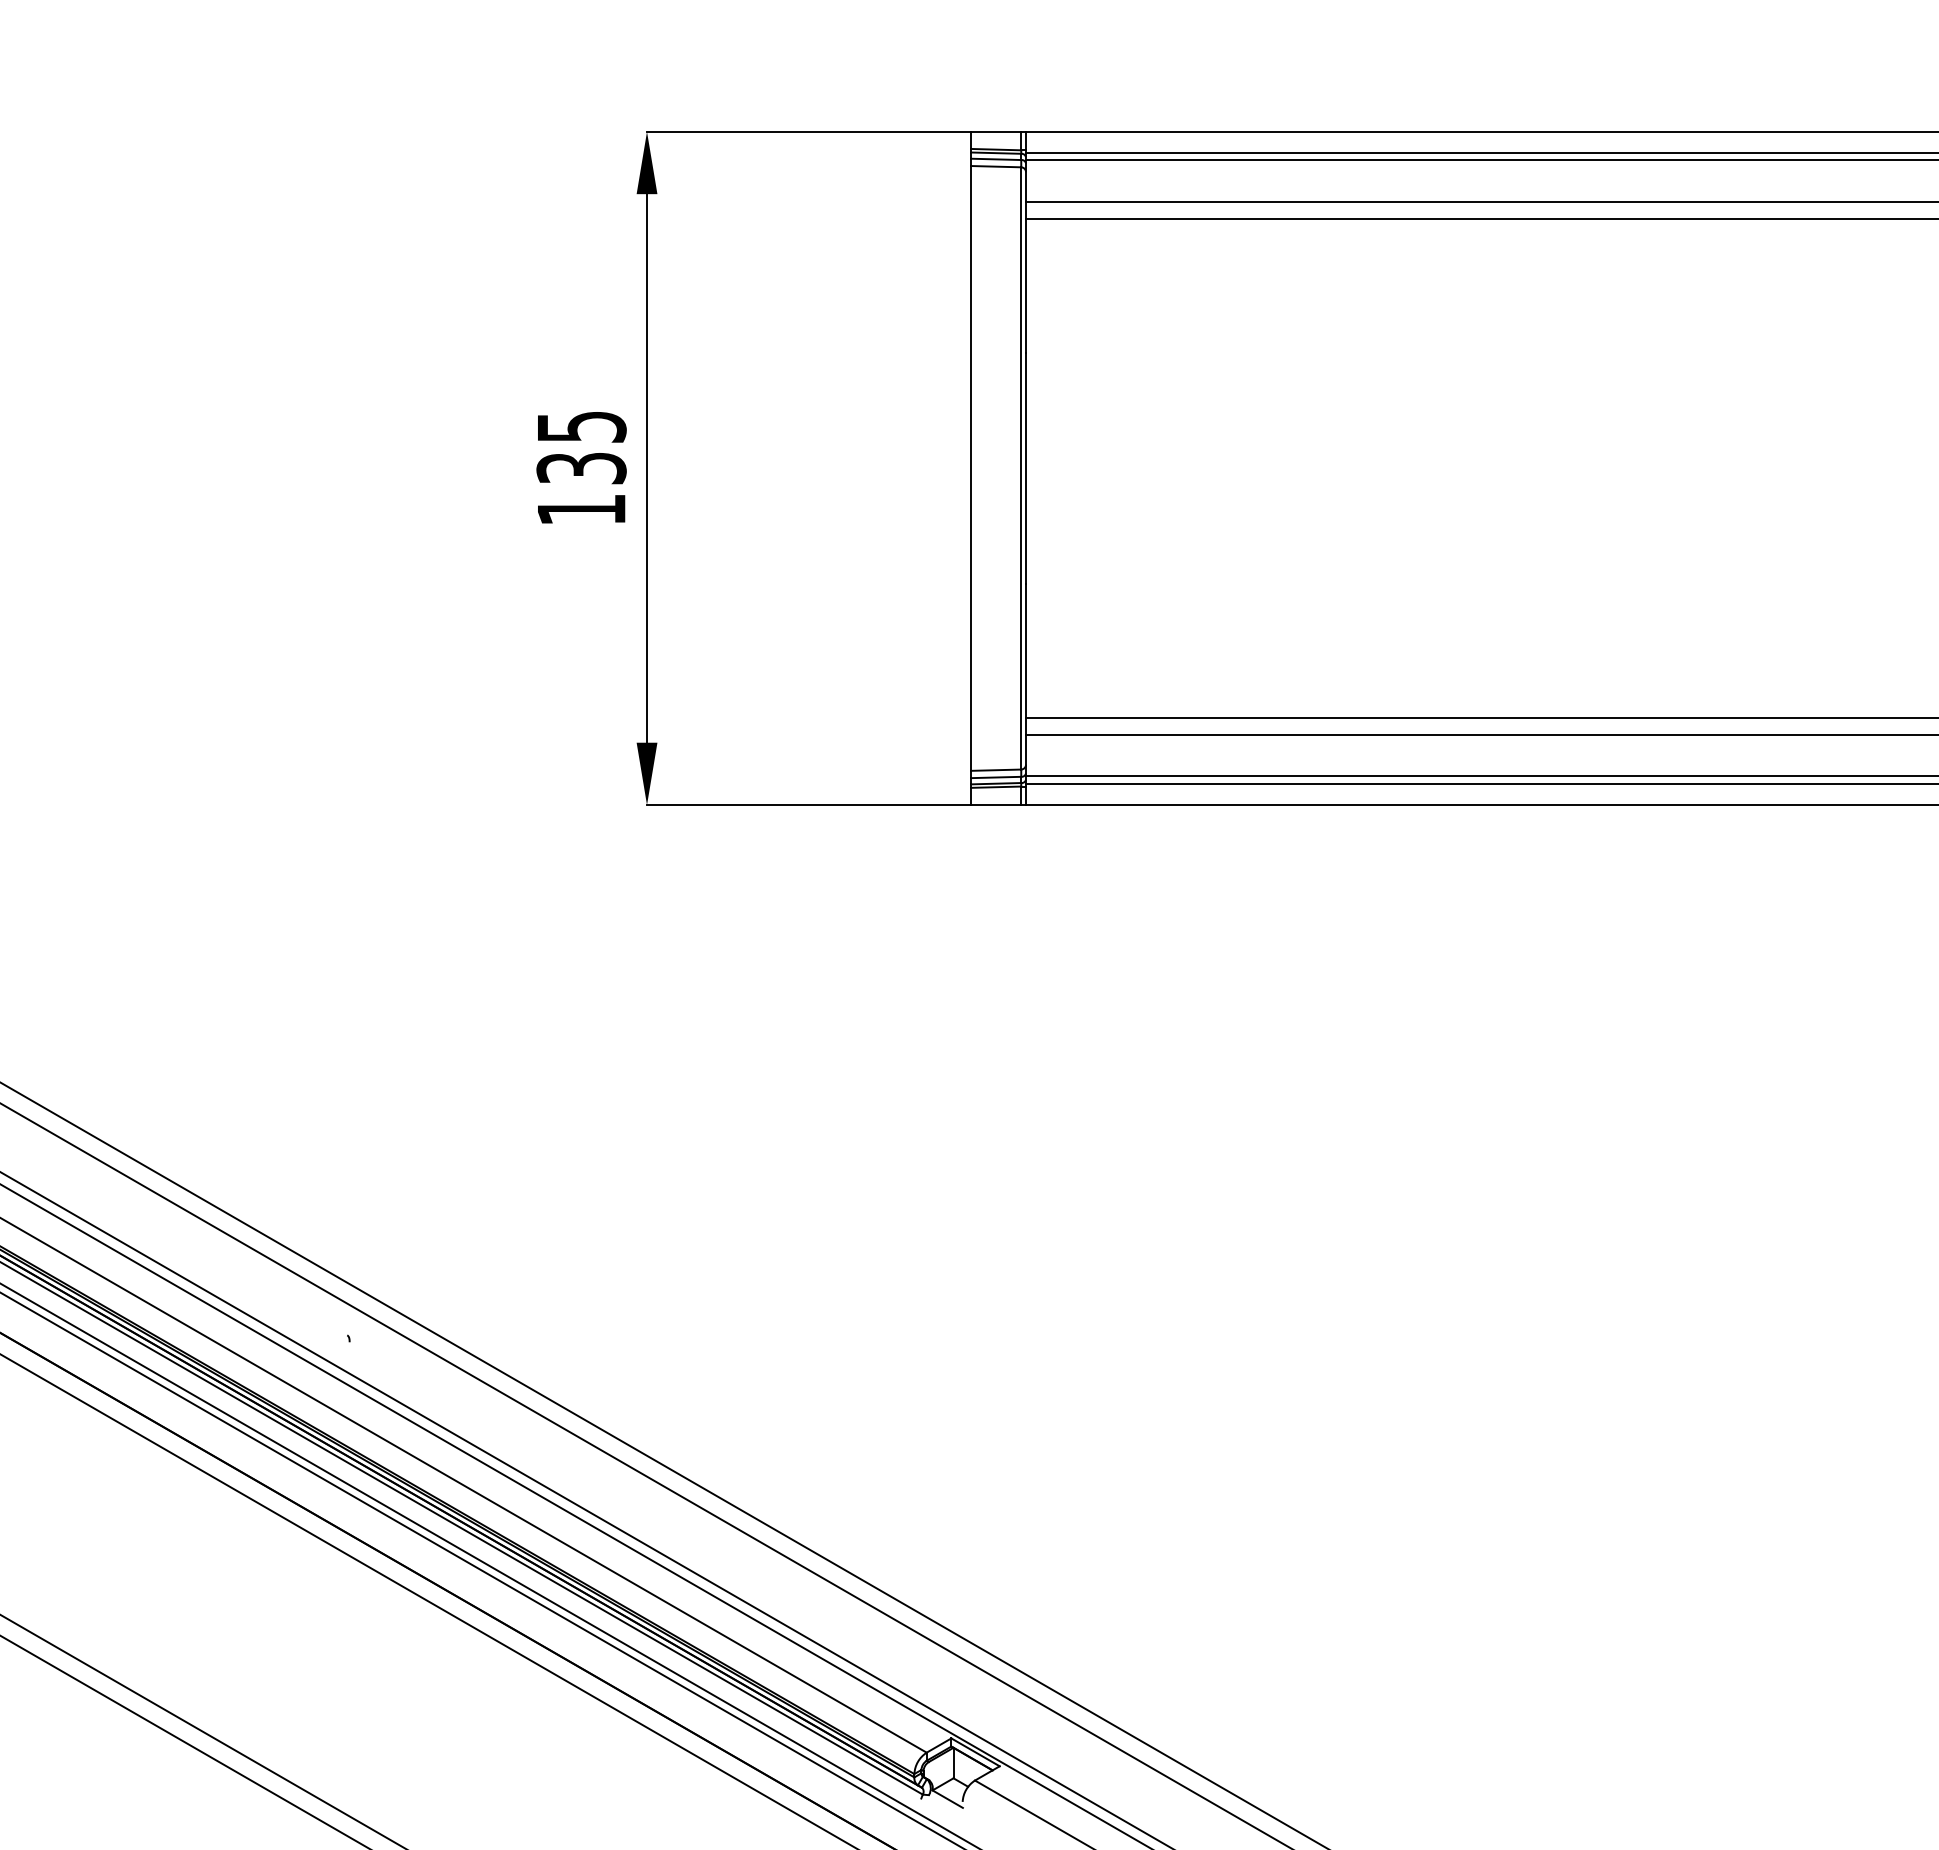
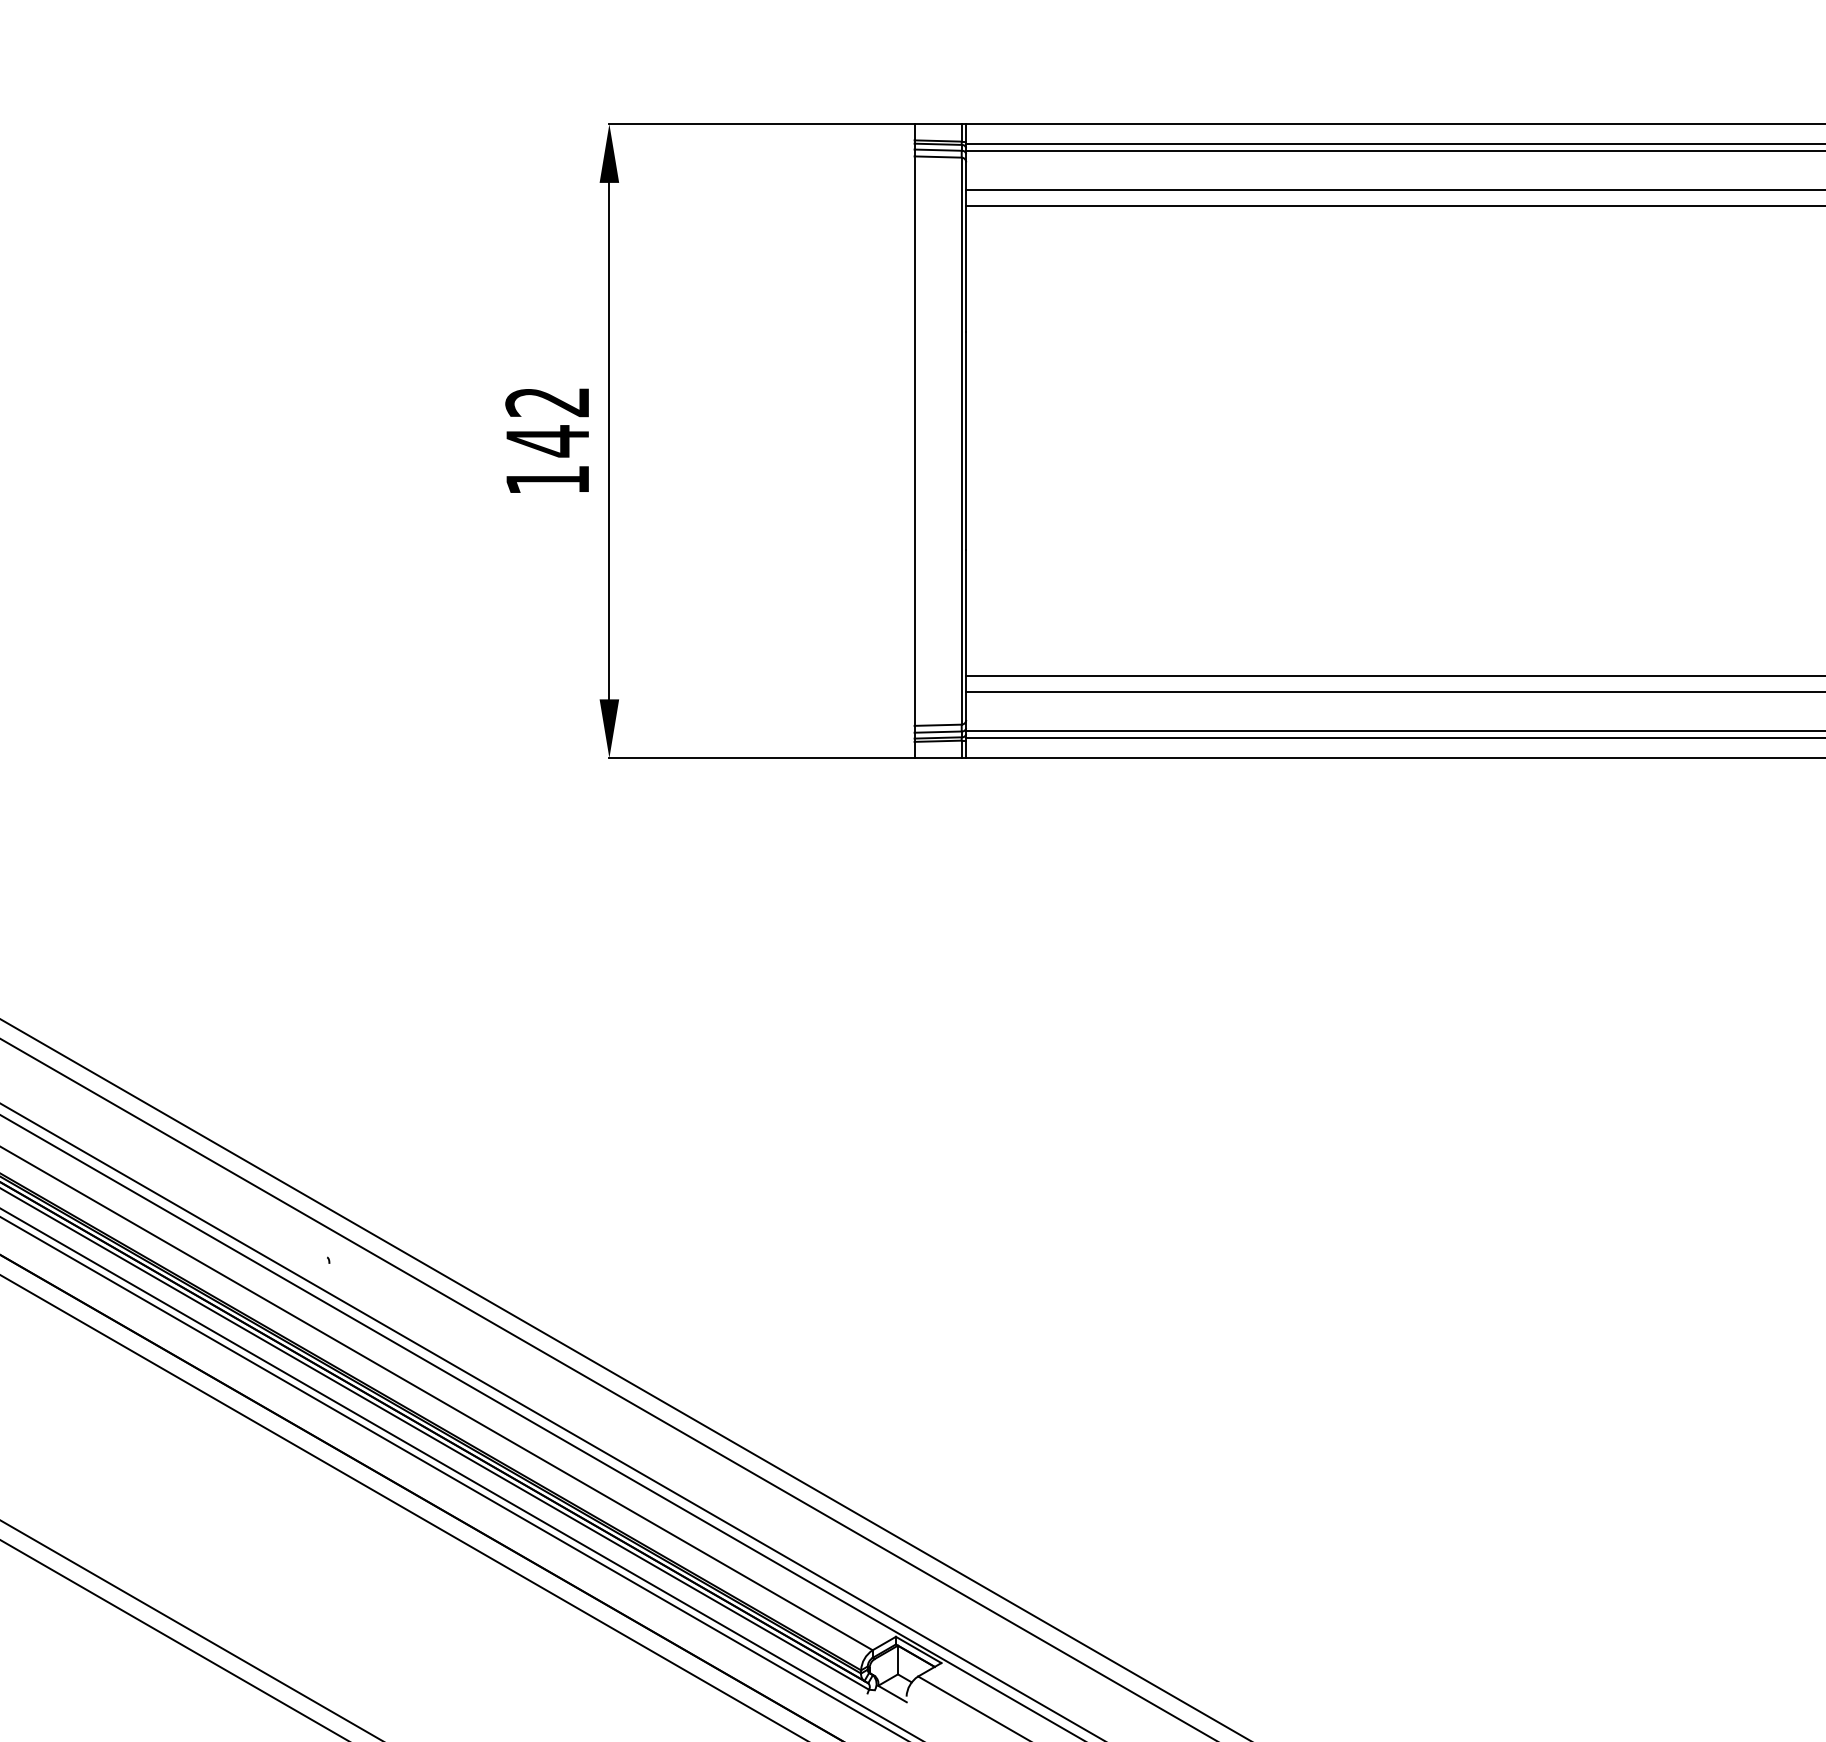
text: (581, 448) -> (547, 422), 135 -> 142

